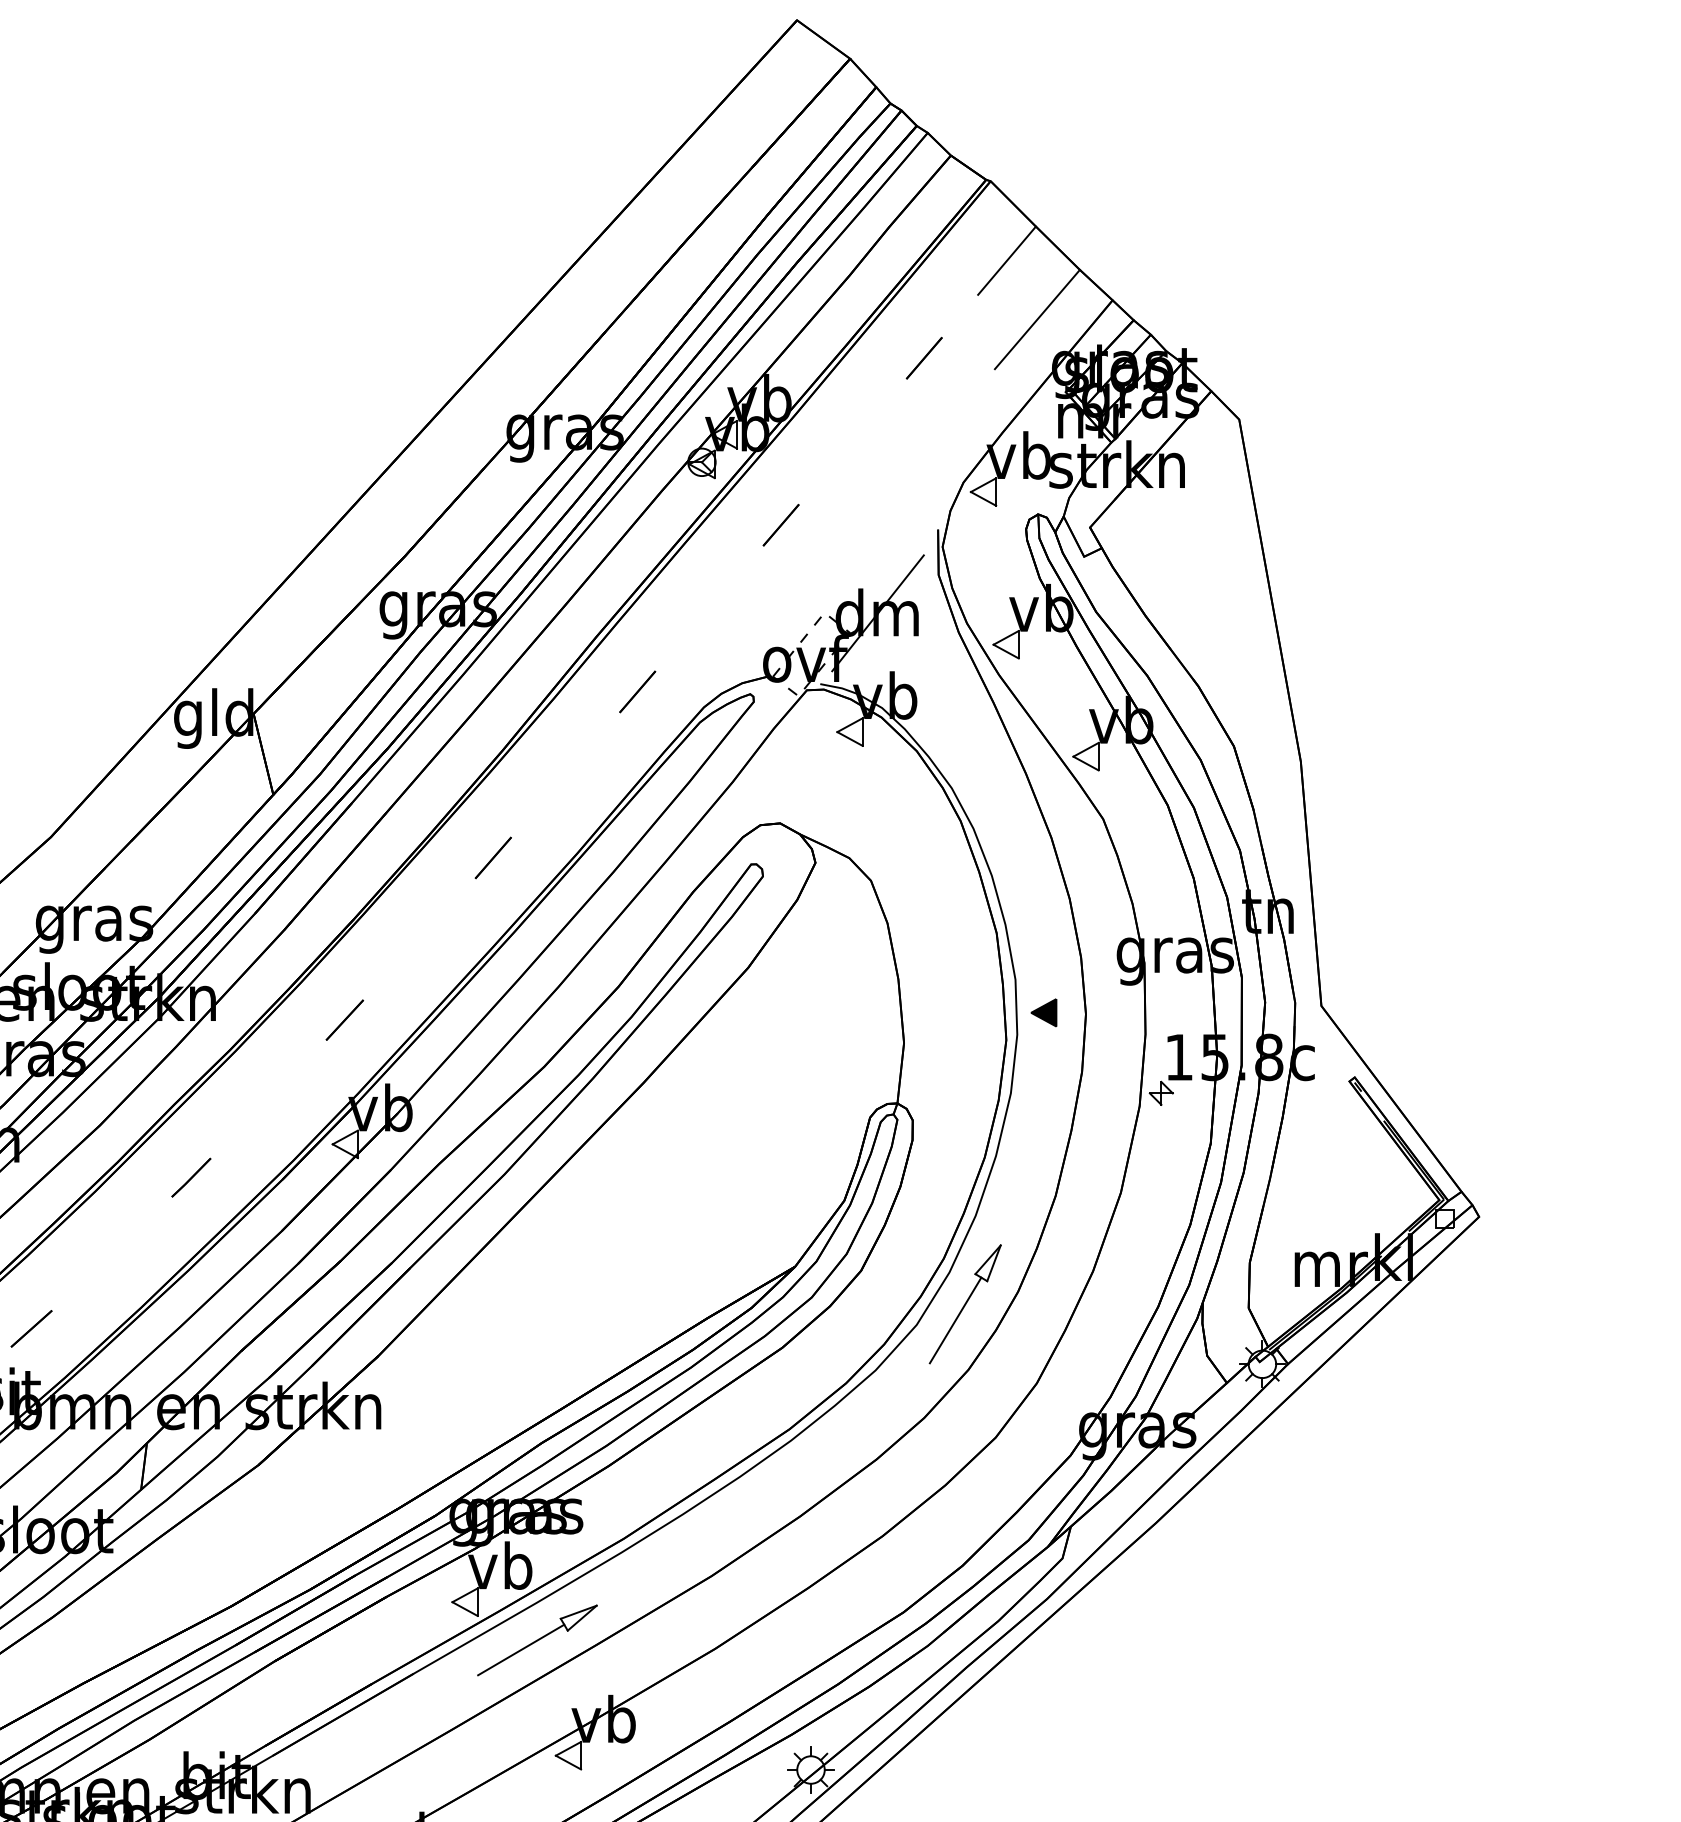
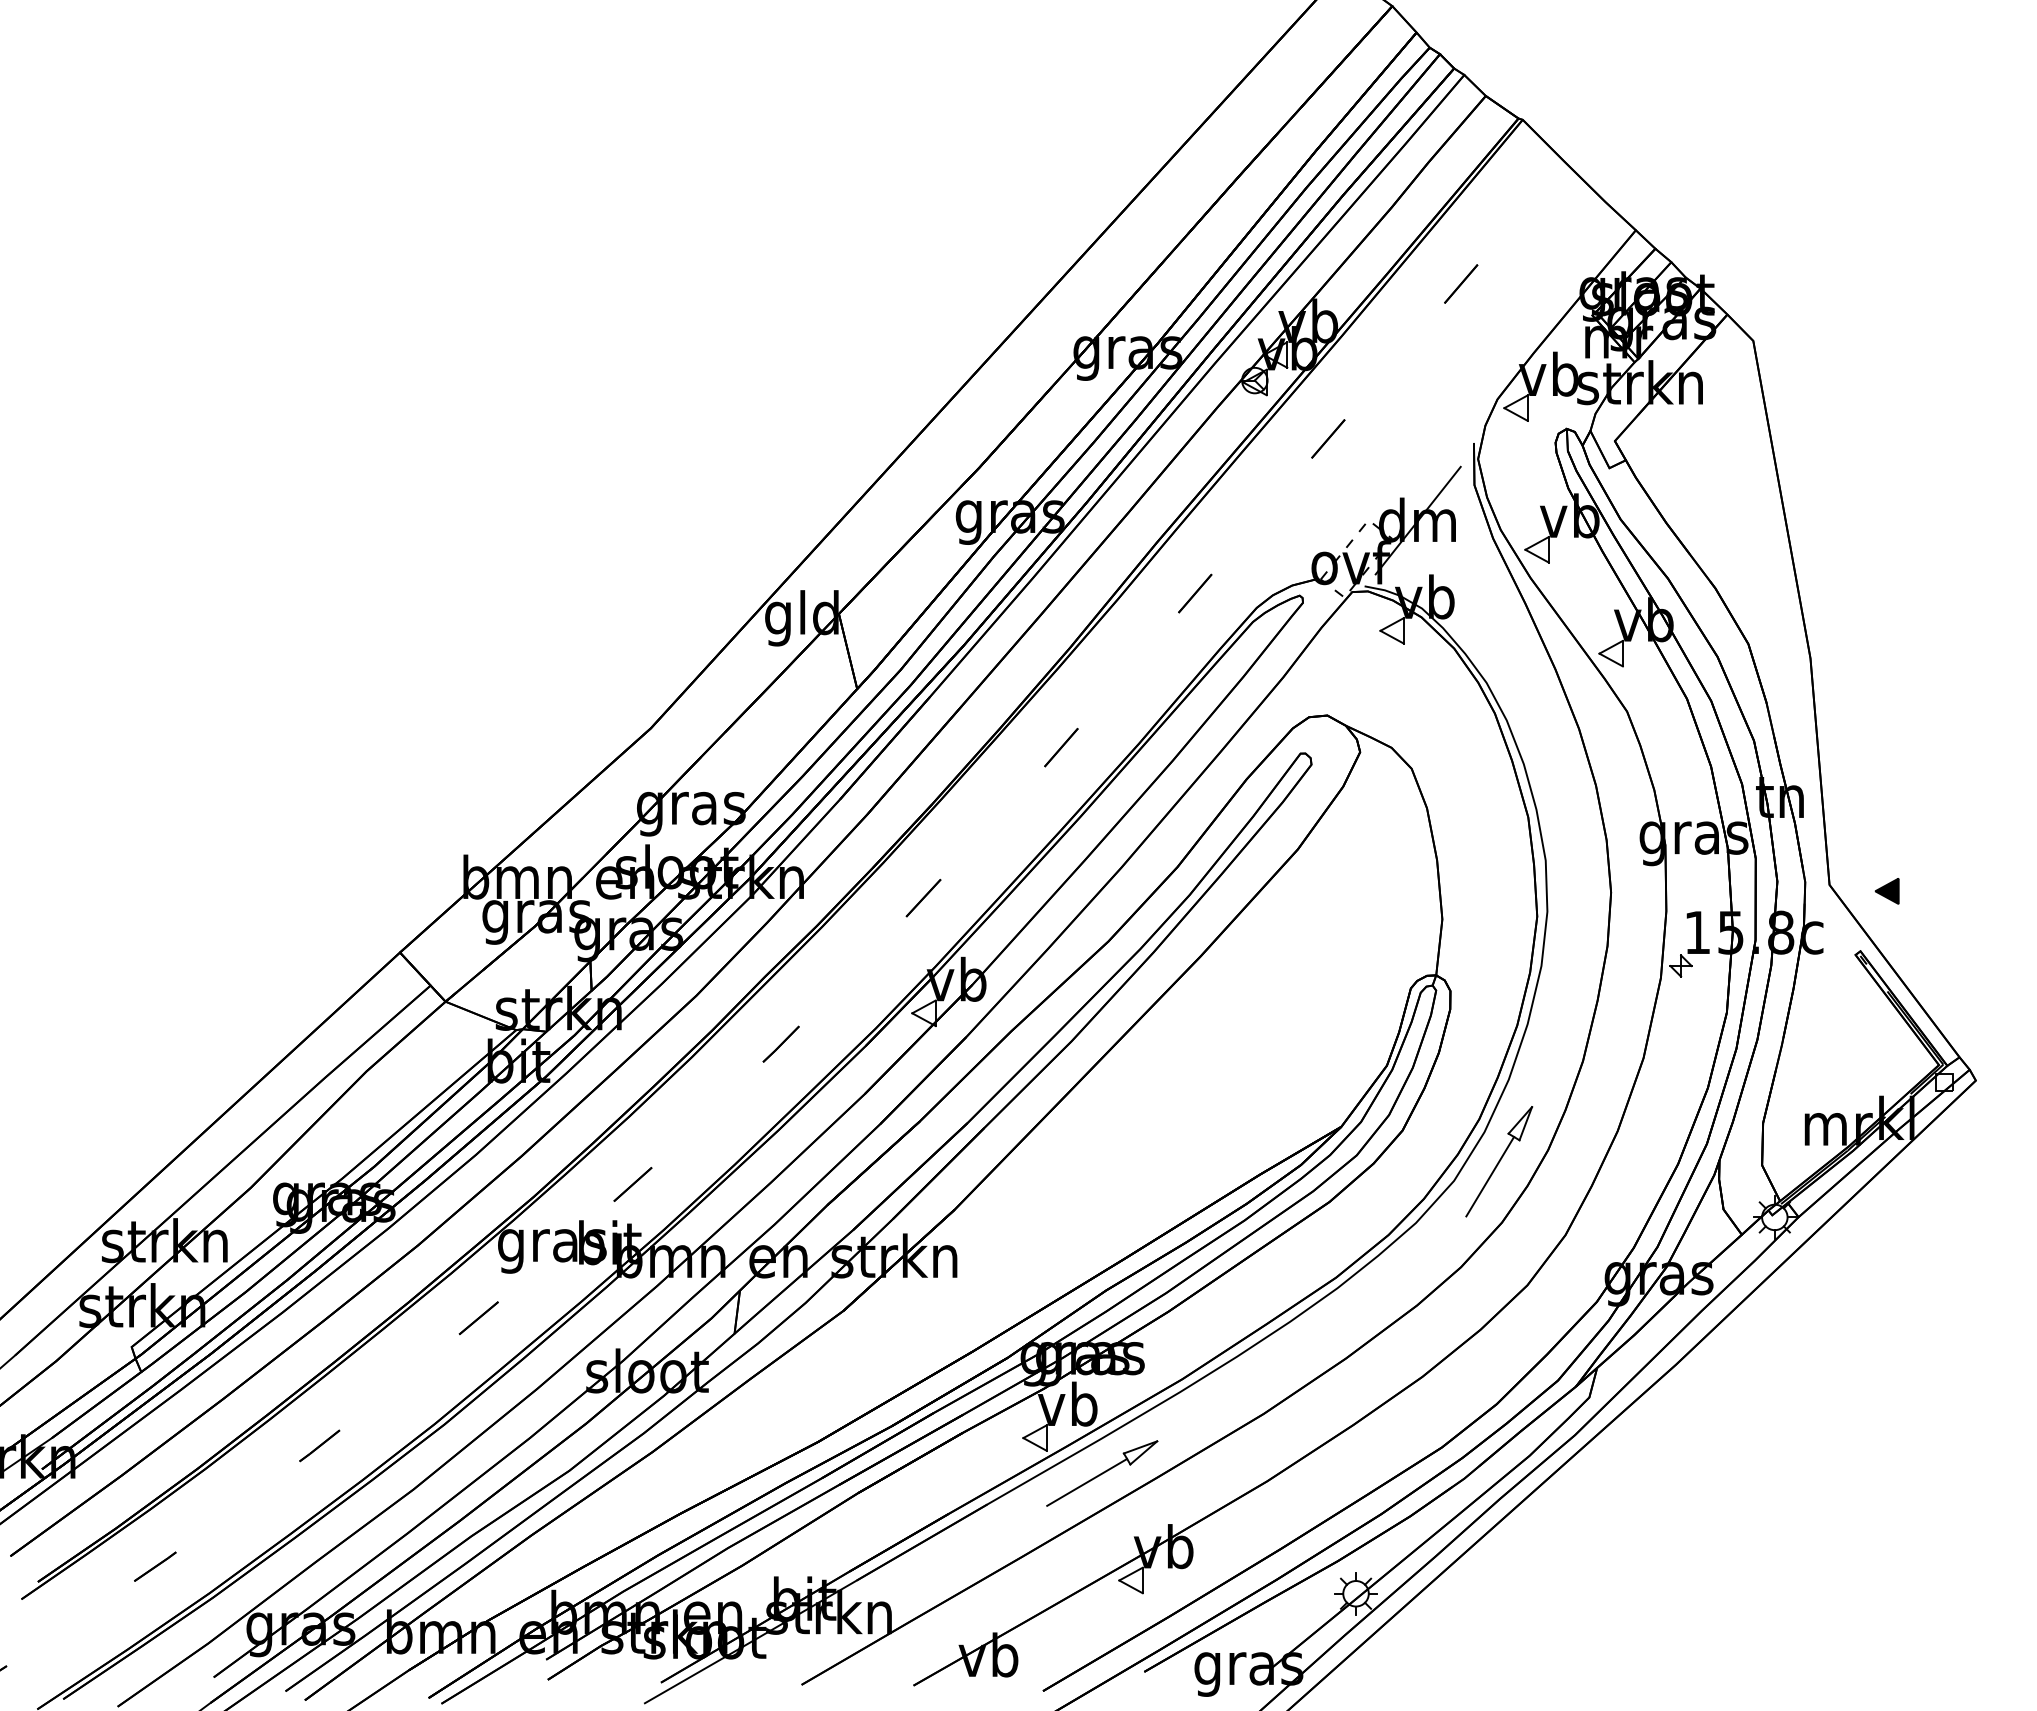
line: (1006, 260) -> (1537, 193), removed
line: (1036, 319) -> (1565, 248), removed
part: (1043, 1013) -> (1886, 891), moved

